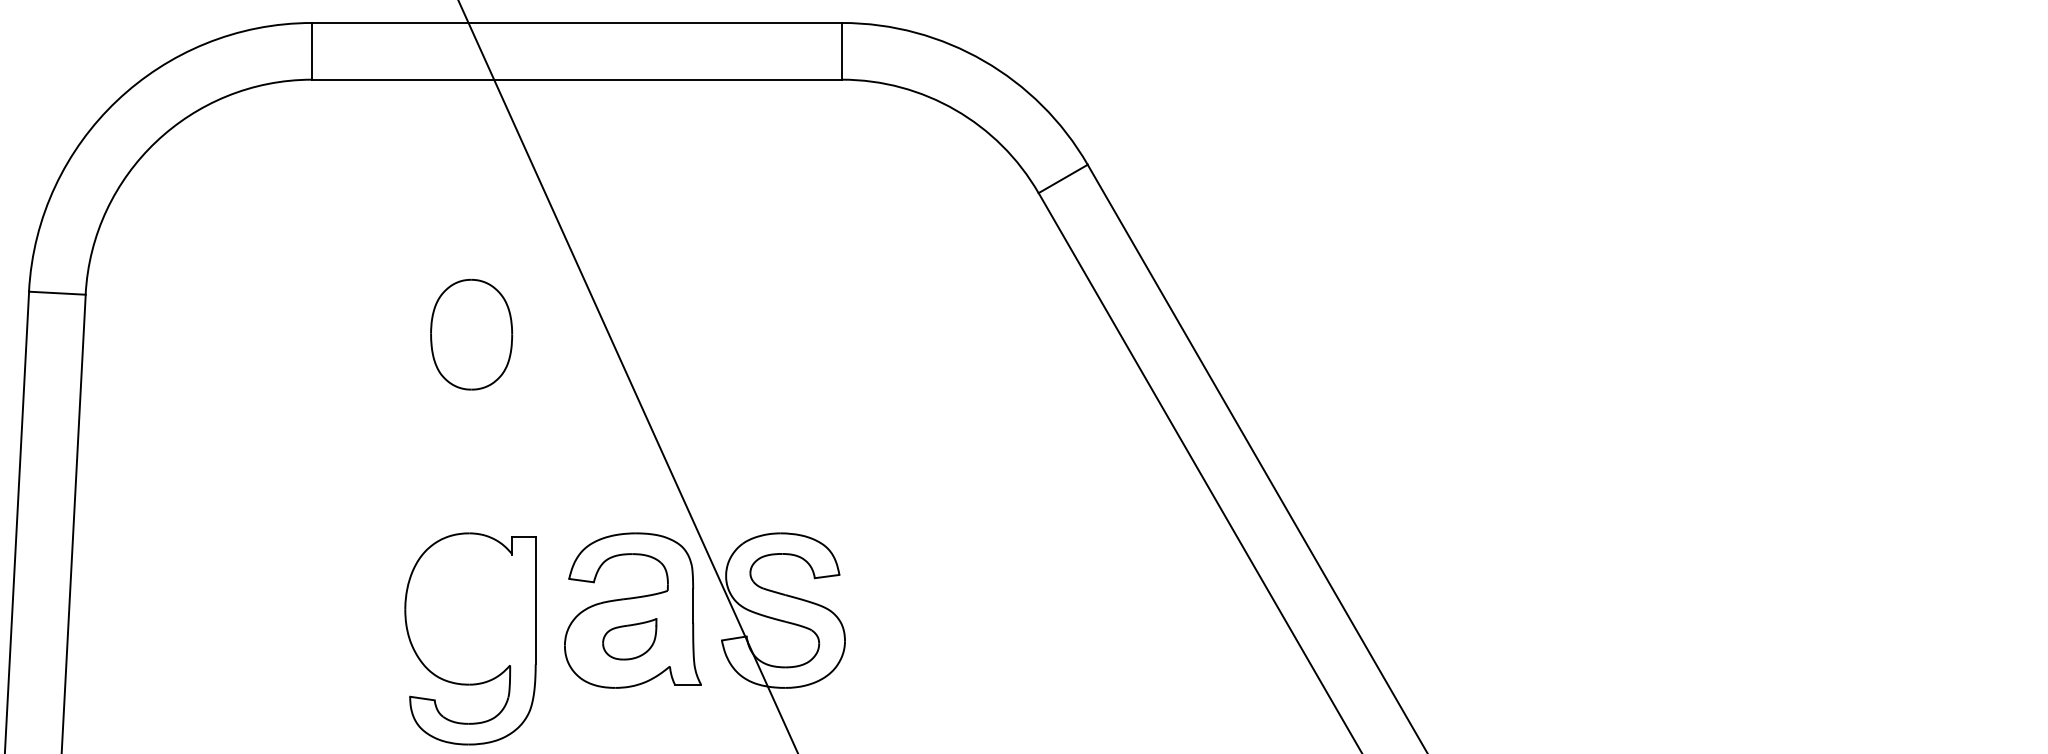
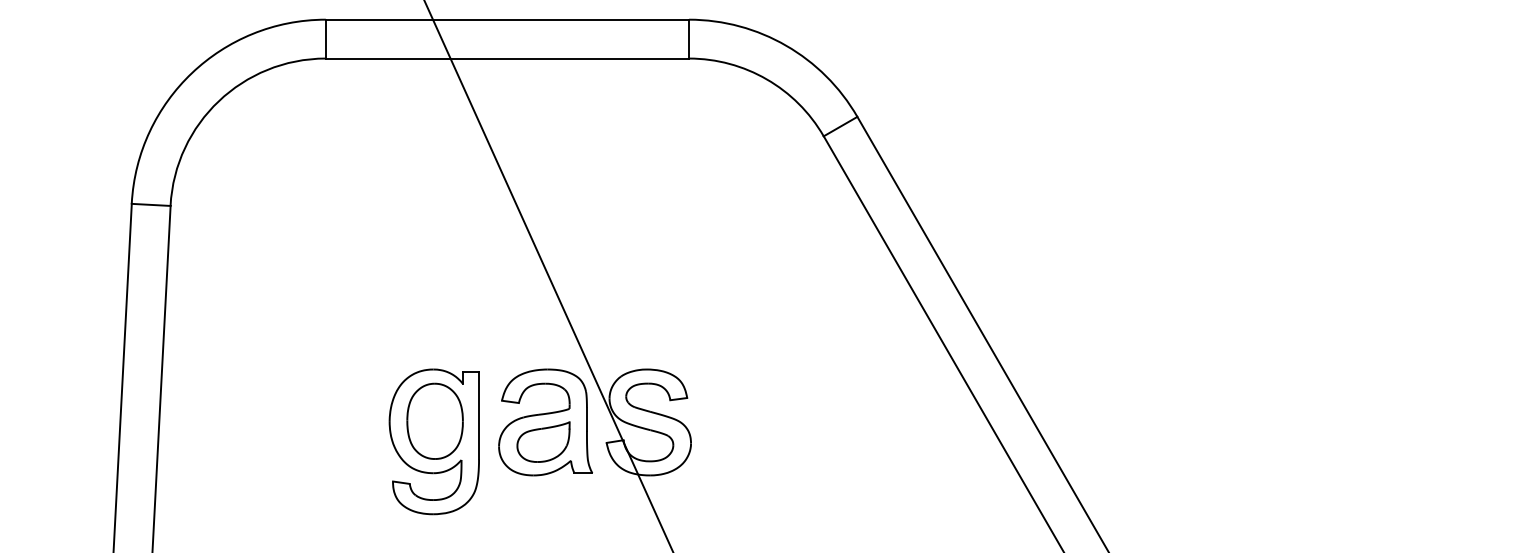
part: (470, 333) -> (434, 420), moved
part: (629, 638) -> (543, 441), size x1.43

